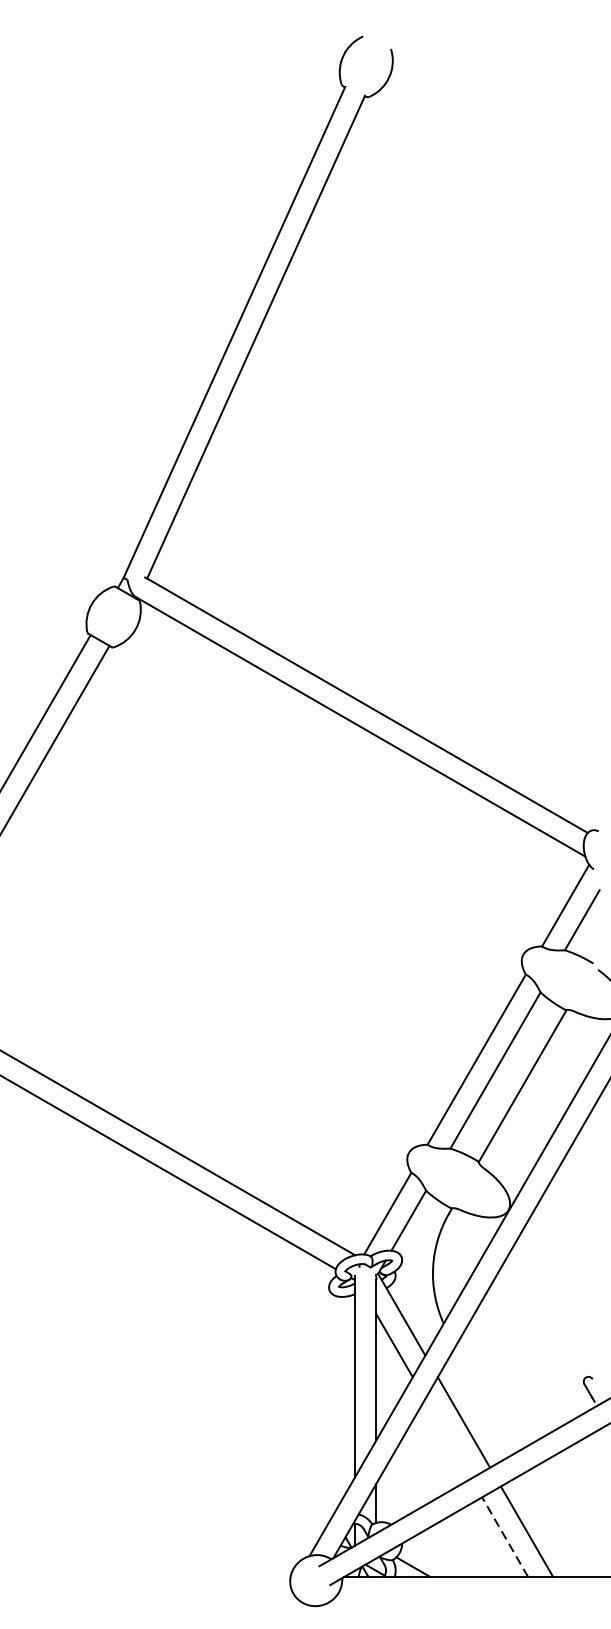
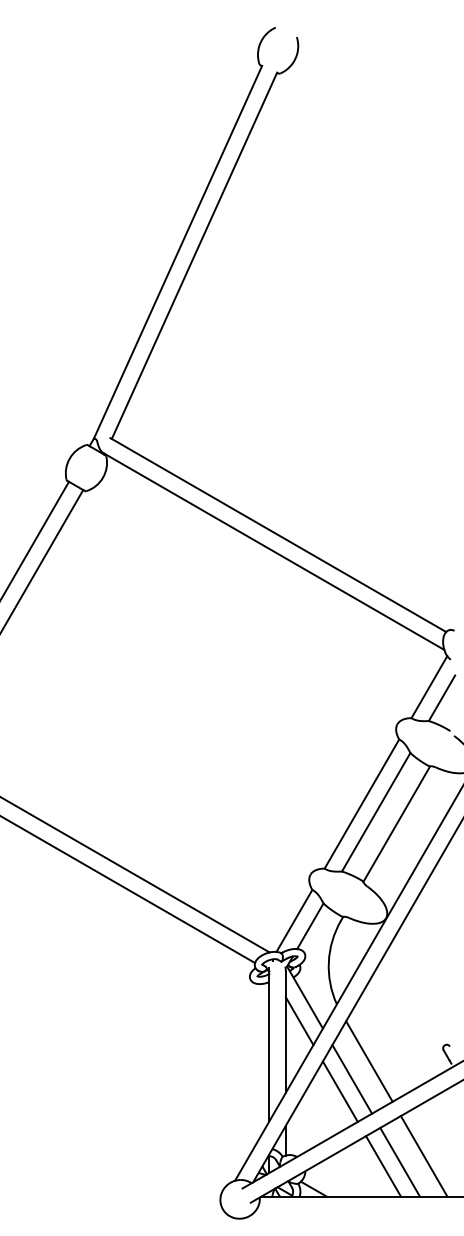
line: (486, 1398) -> (369, 1061), added
line: (447, 1438) -> (339, 1091), added
line: (557, 1524) -> (423, 1156), added
line: (505, 1537) -> (383, 1166), dashed -> solid

